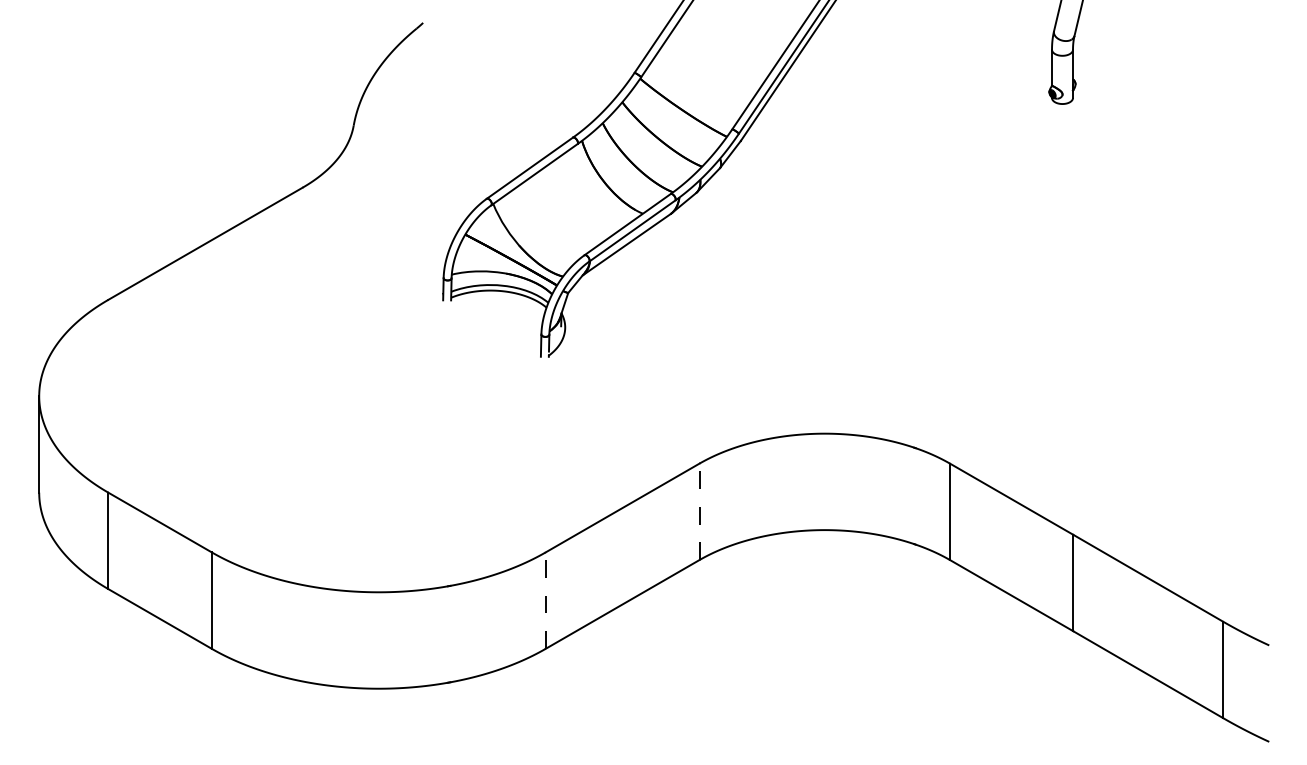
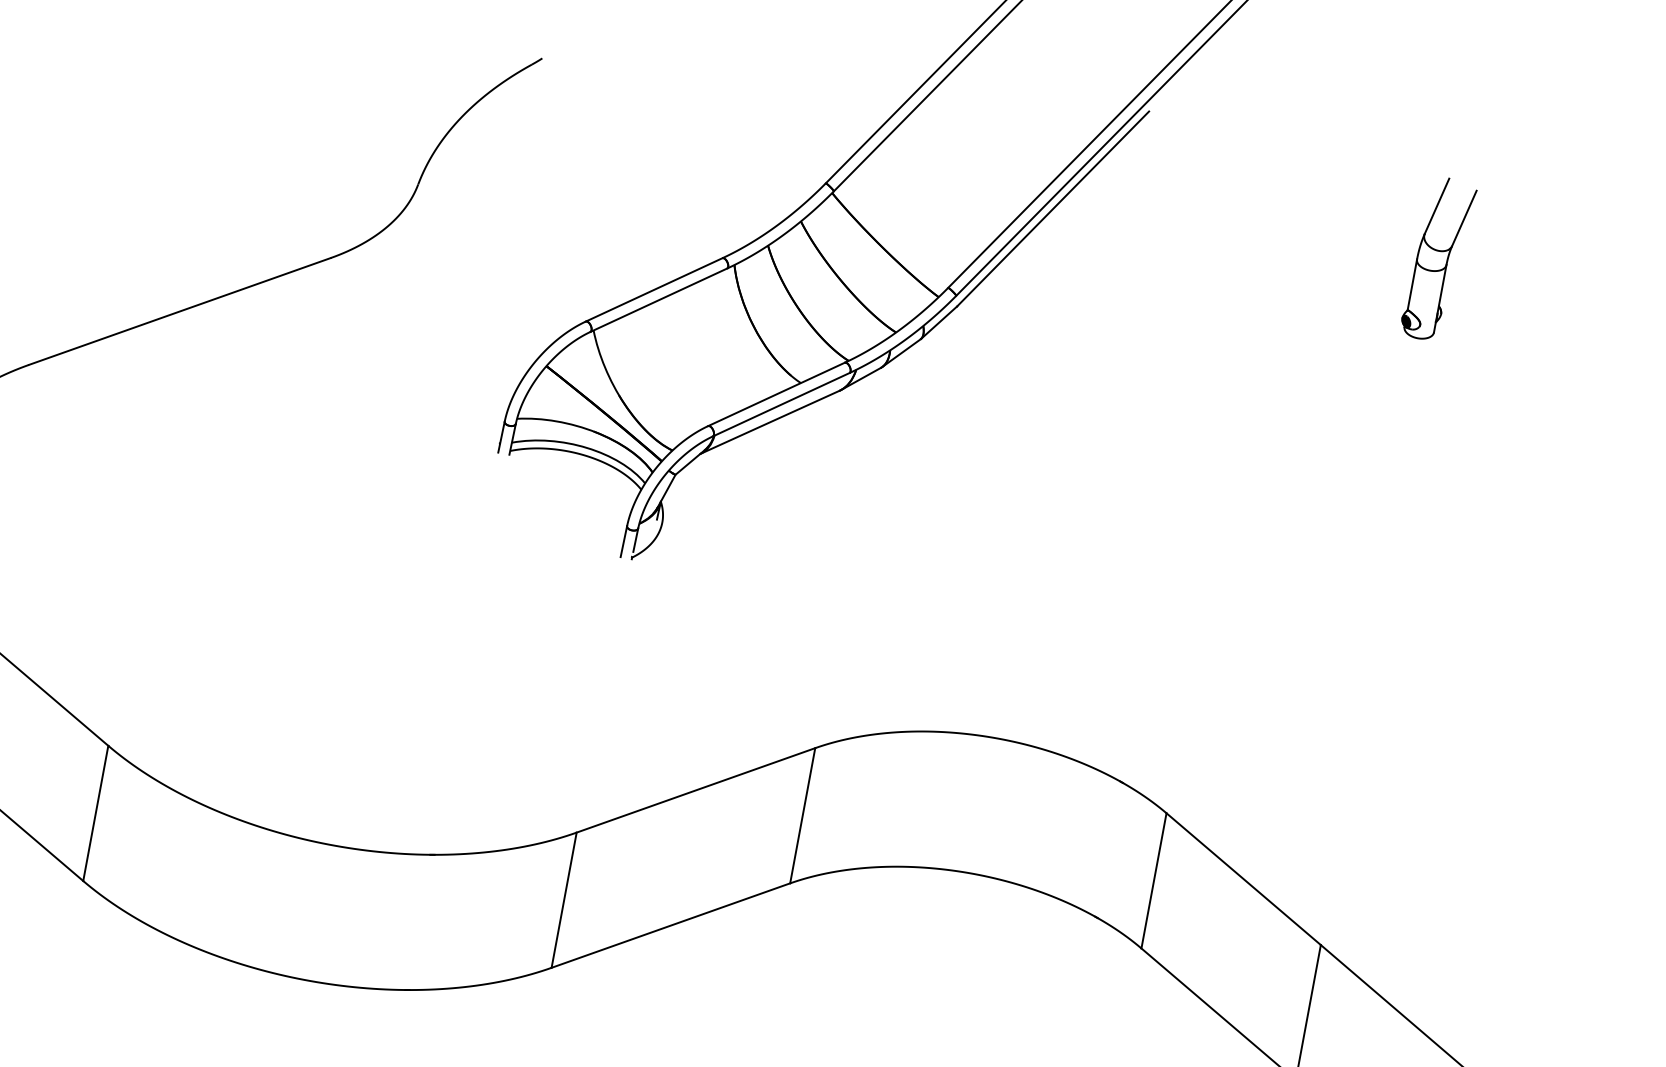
line: (699, 511) -> (802, 815), dashed -> solid
line: (545, 600) -> (563, 900), dashed -> solid

